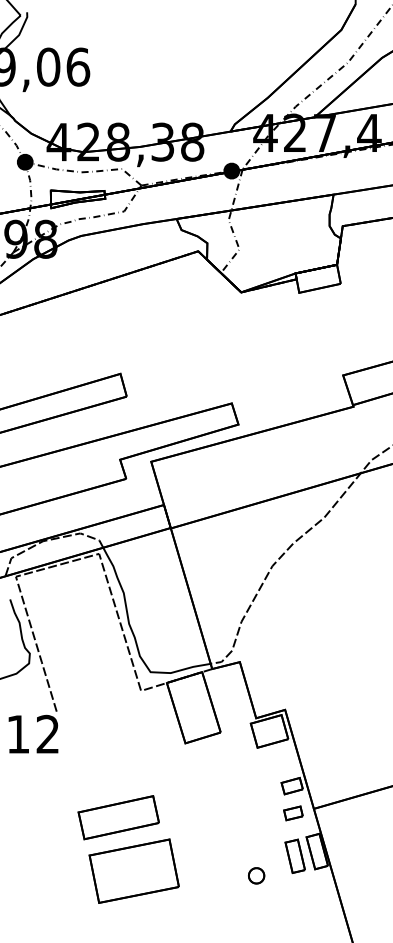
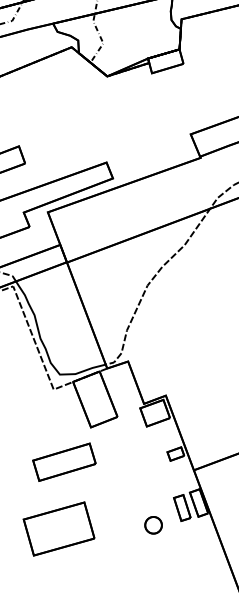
part: (293, 813) -> (178, 475), removed
part: (118, 817) -> (64, 462), moved
part: (256, 875) -> (153, 525), size x1.4

